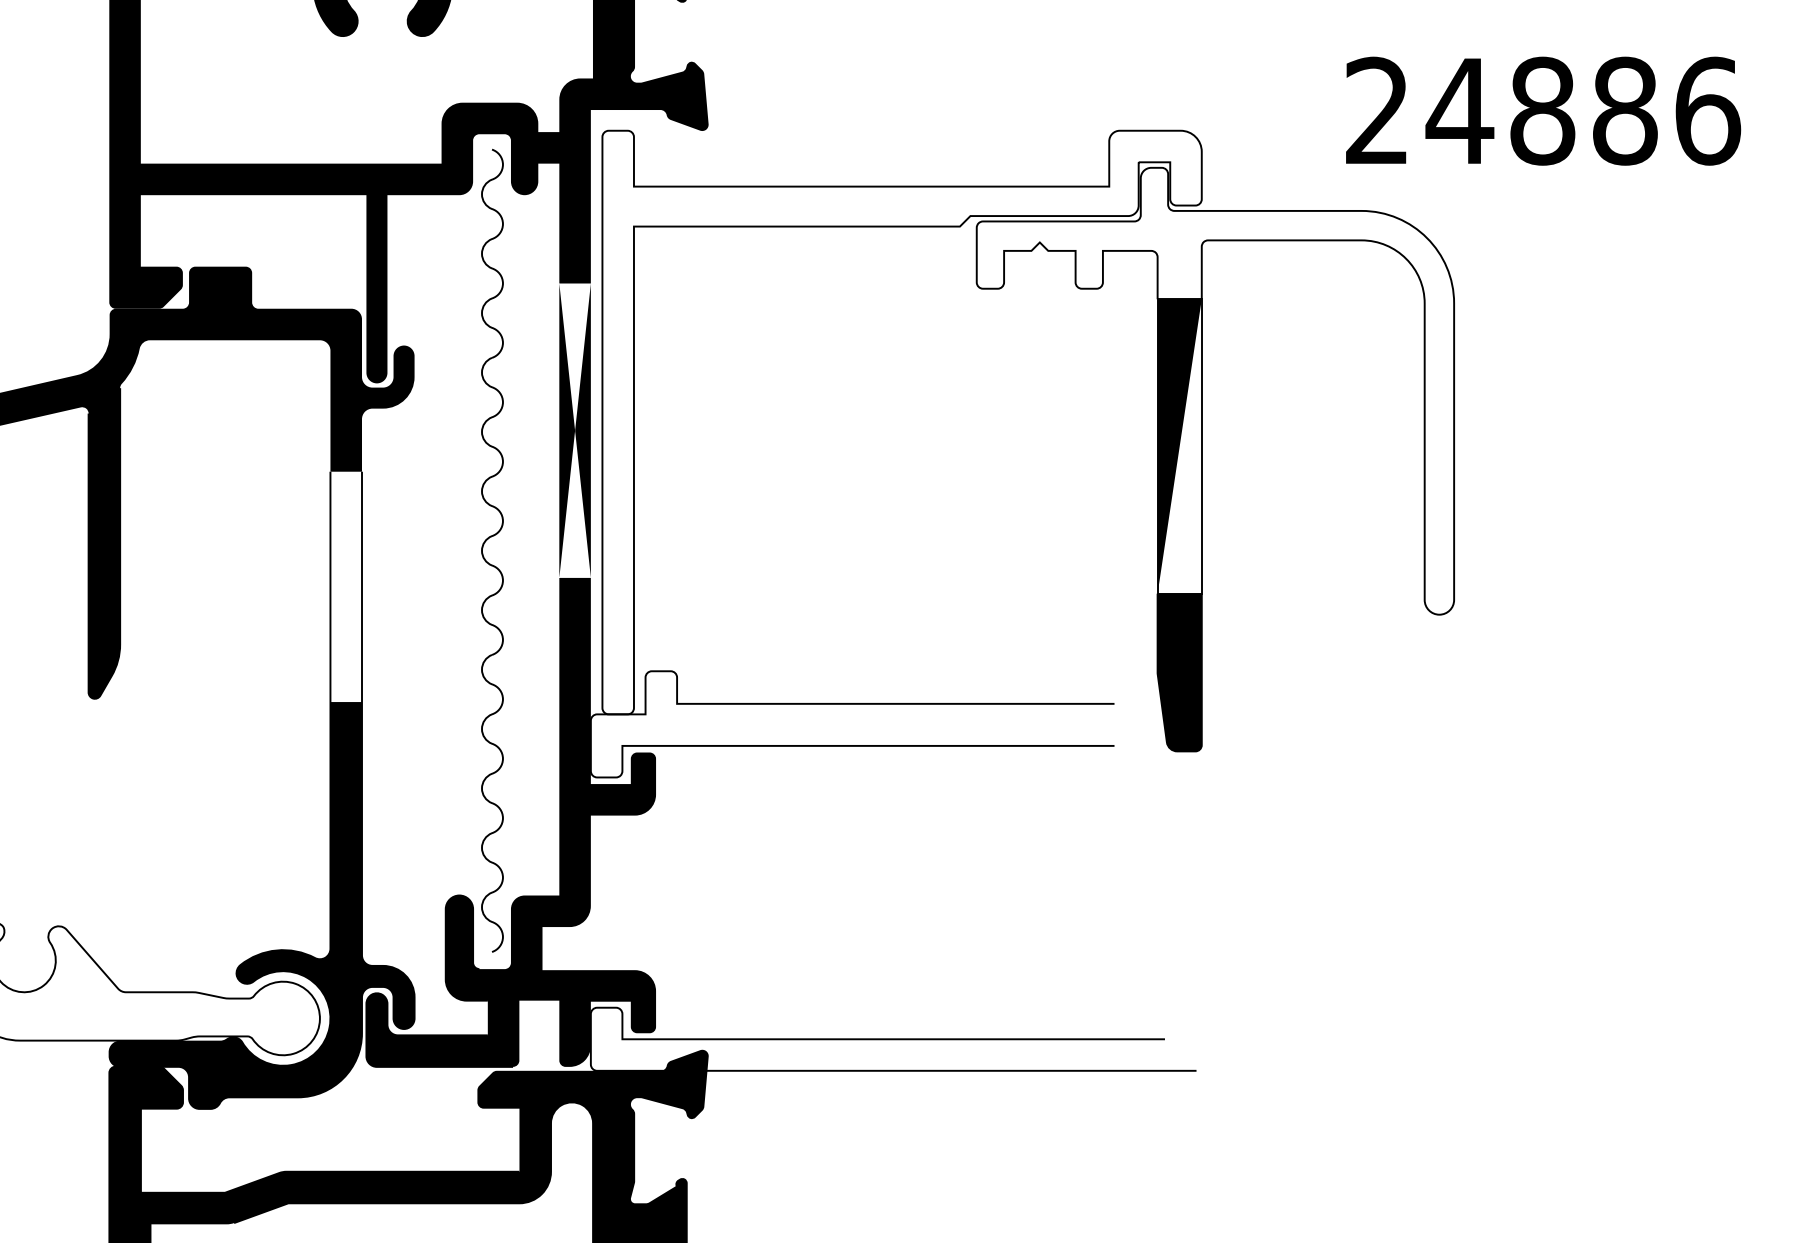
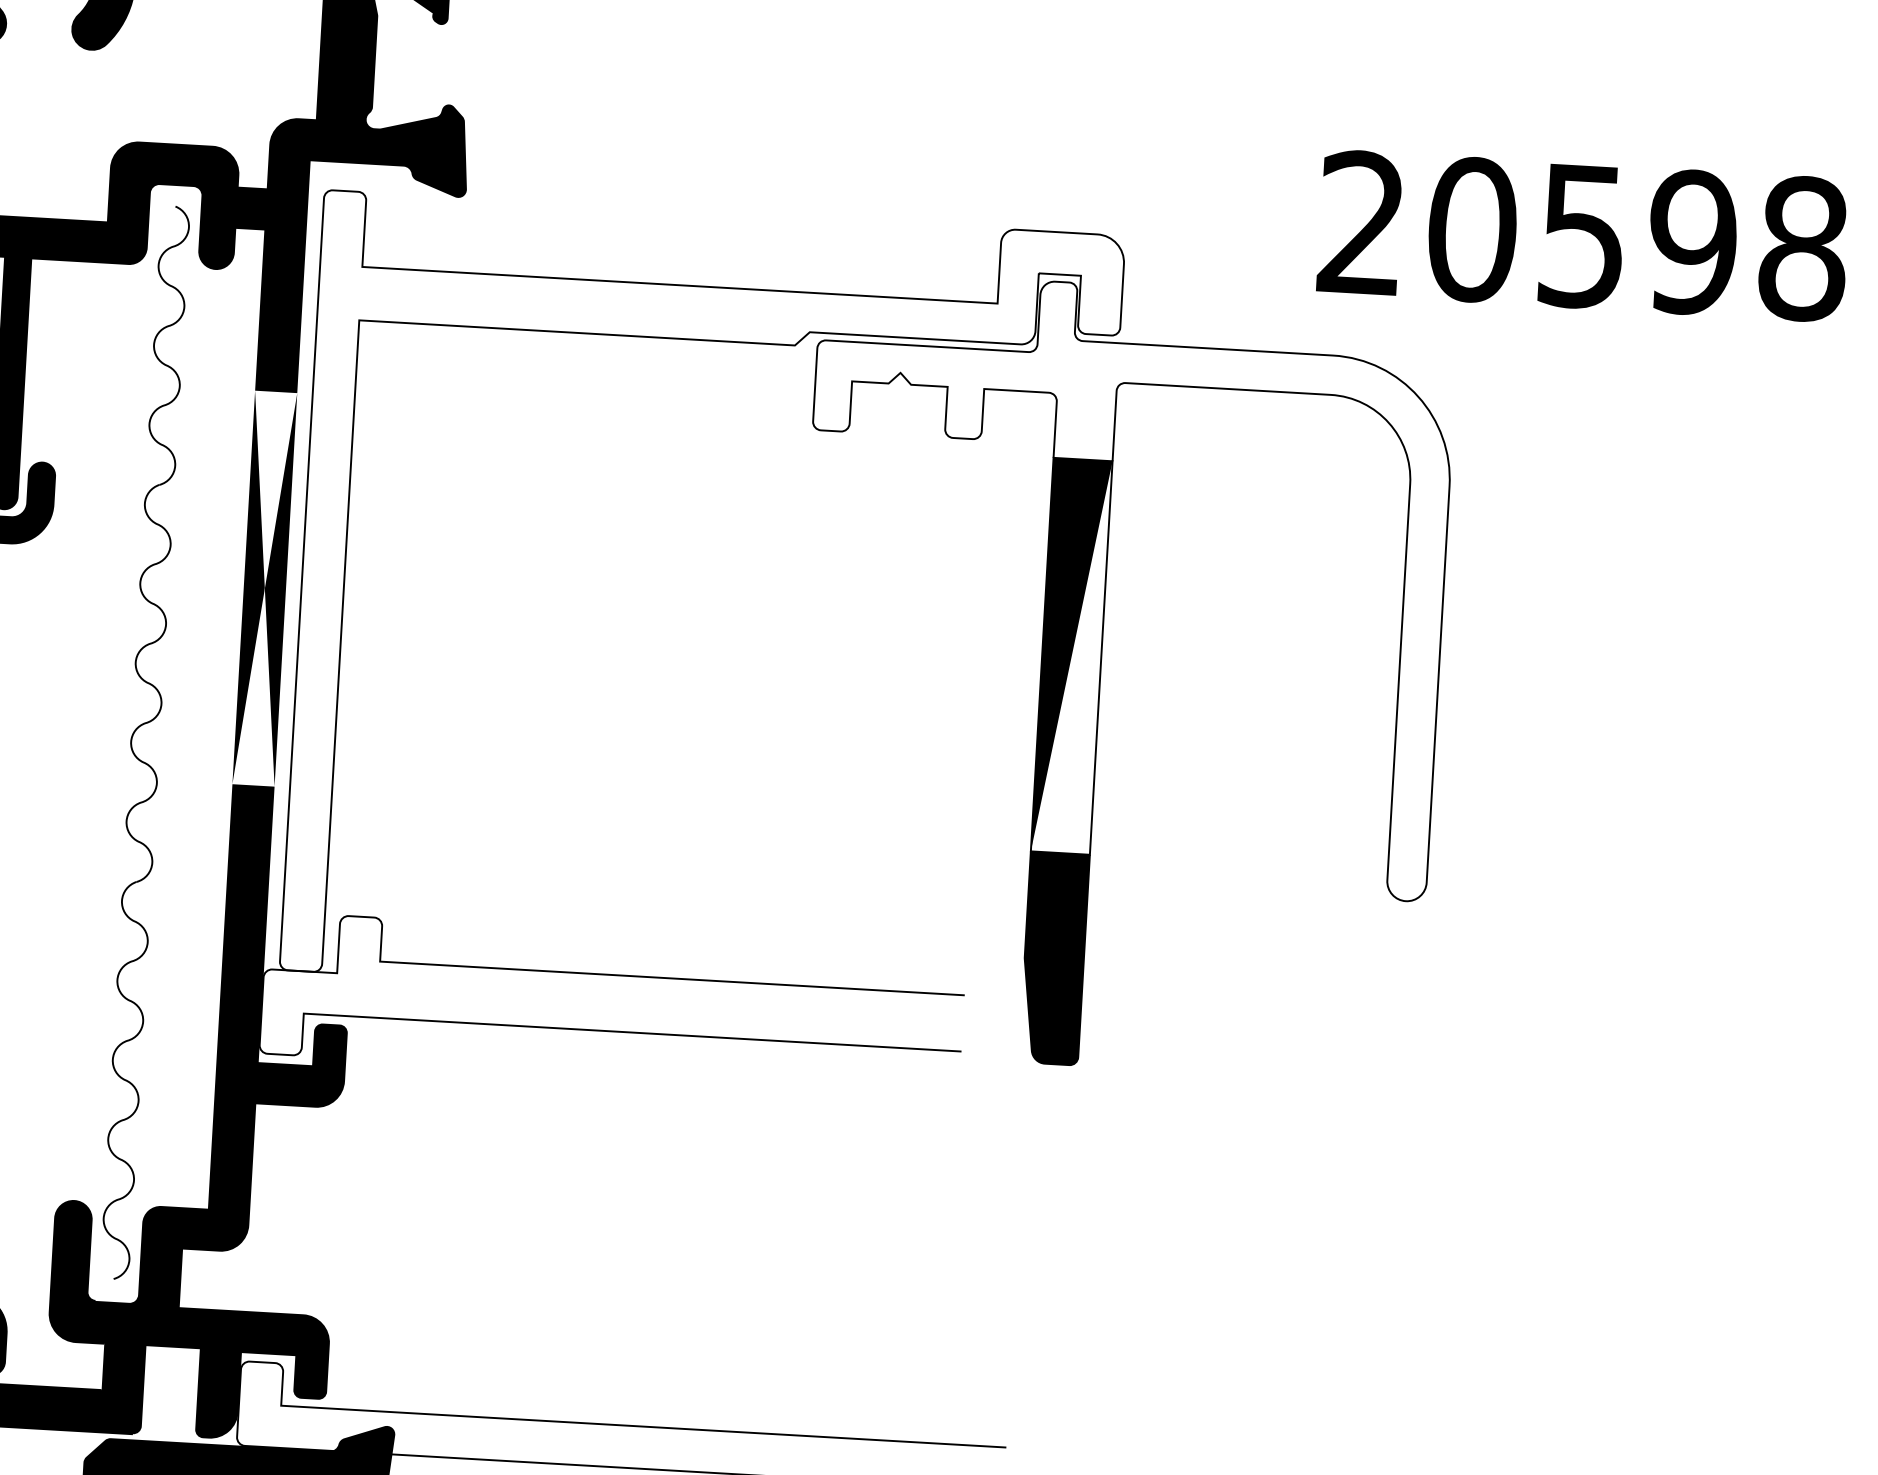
text: (1583, 110) -> (1637, 238), 24886 -> 20598

